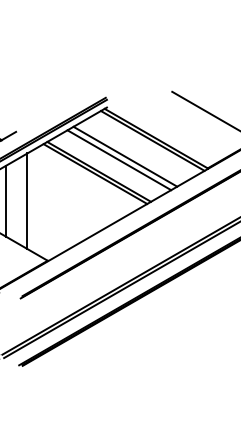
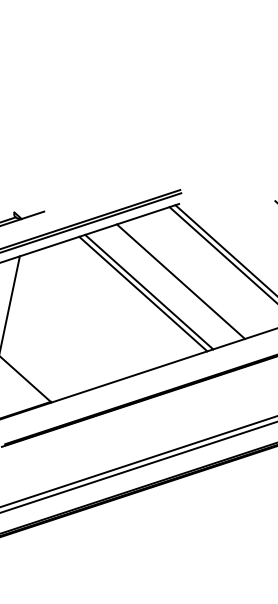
line: (125, 156) -> (190, 278), removed
line: (27, 201) -> (39, 312), removed

